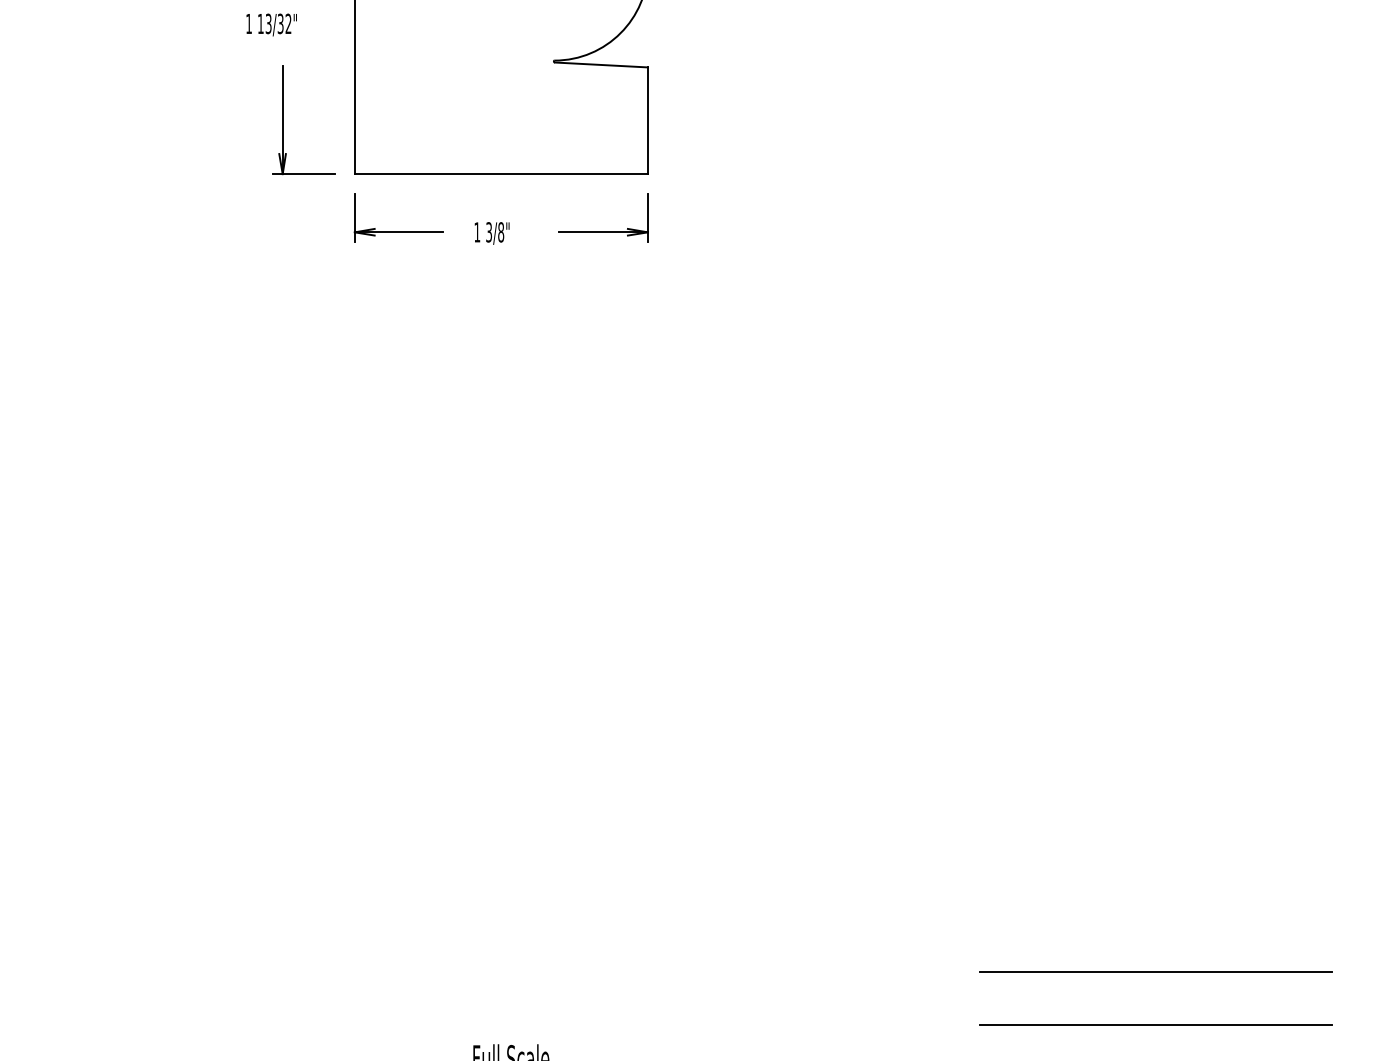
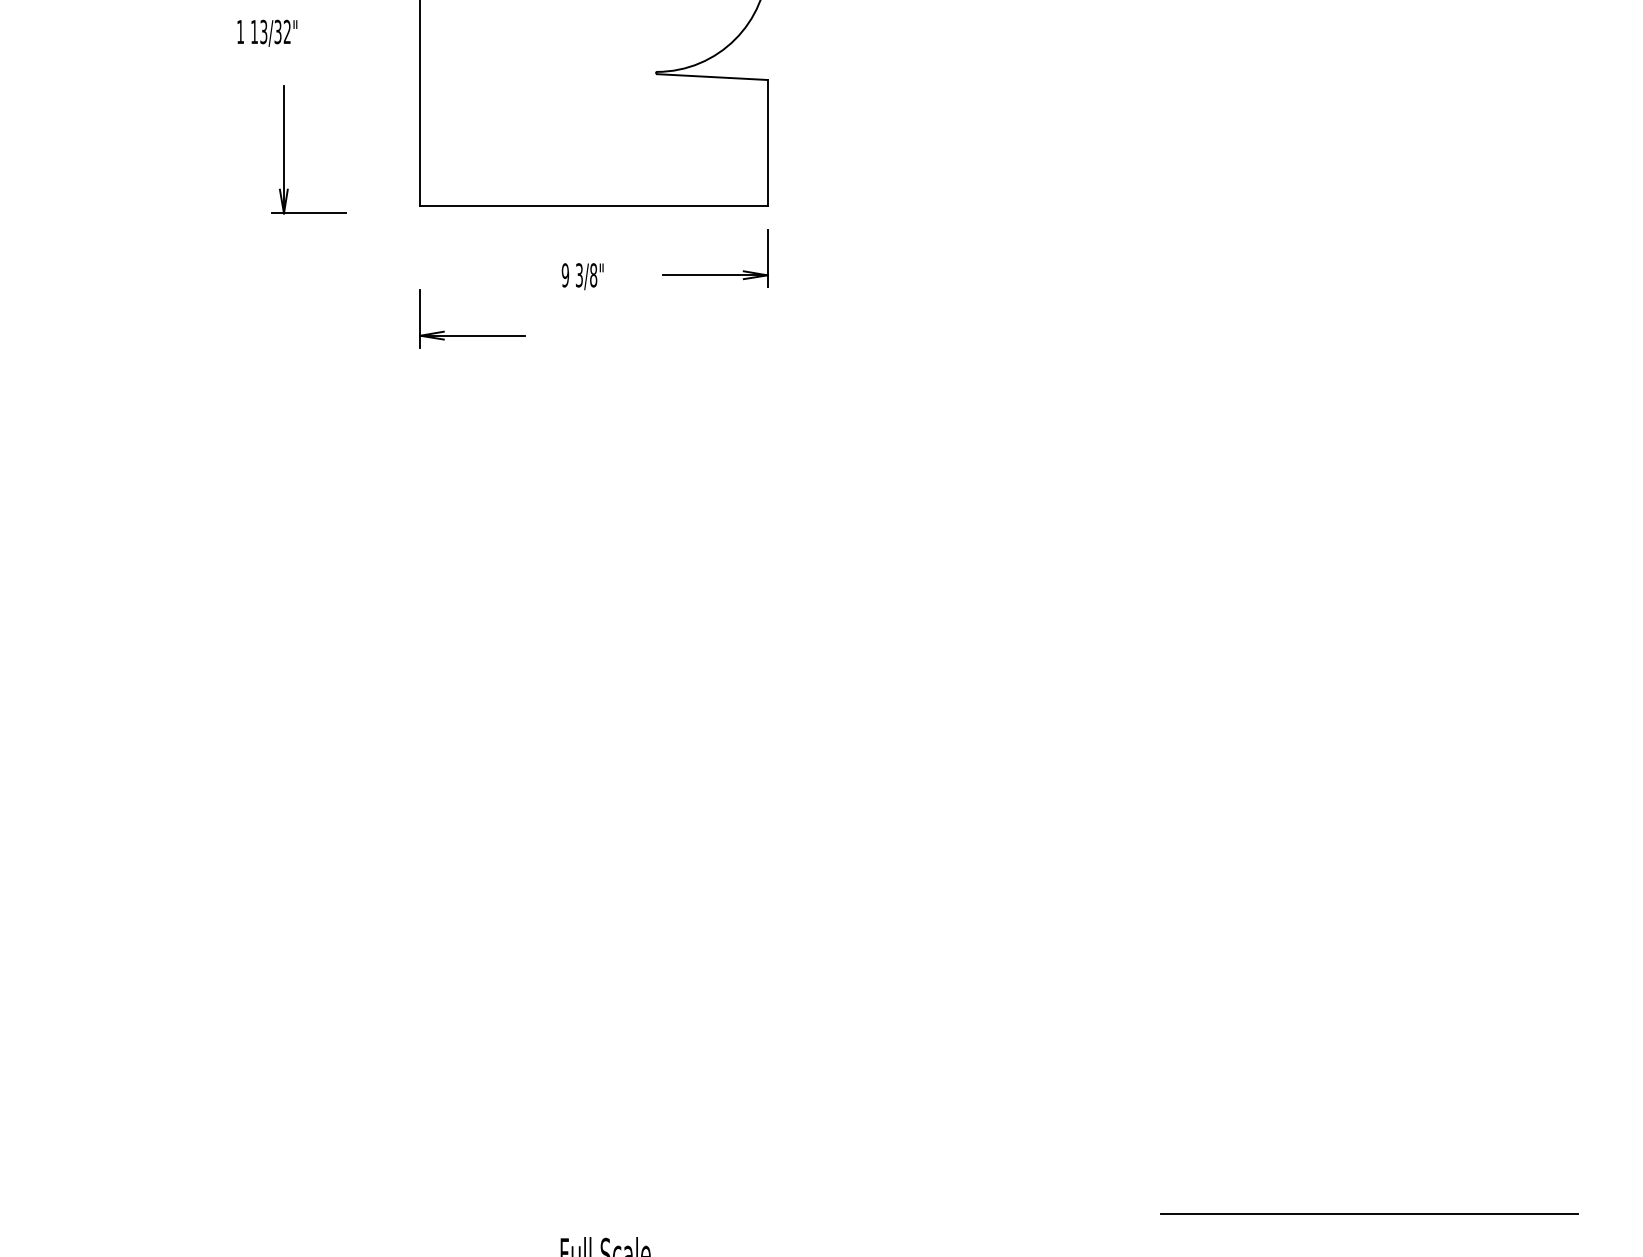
text: (271, 24) -> (267, 32), moved
part: (283, 120) -> (284, 149), moved
part: (398, 231) -> (472, 334), moved
text: (477, 232) -> (565, 275), 1 -> 9
line: (1155, 971) -> (1368, 1150), removed

